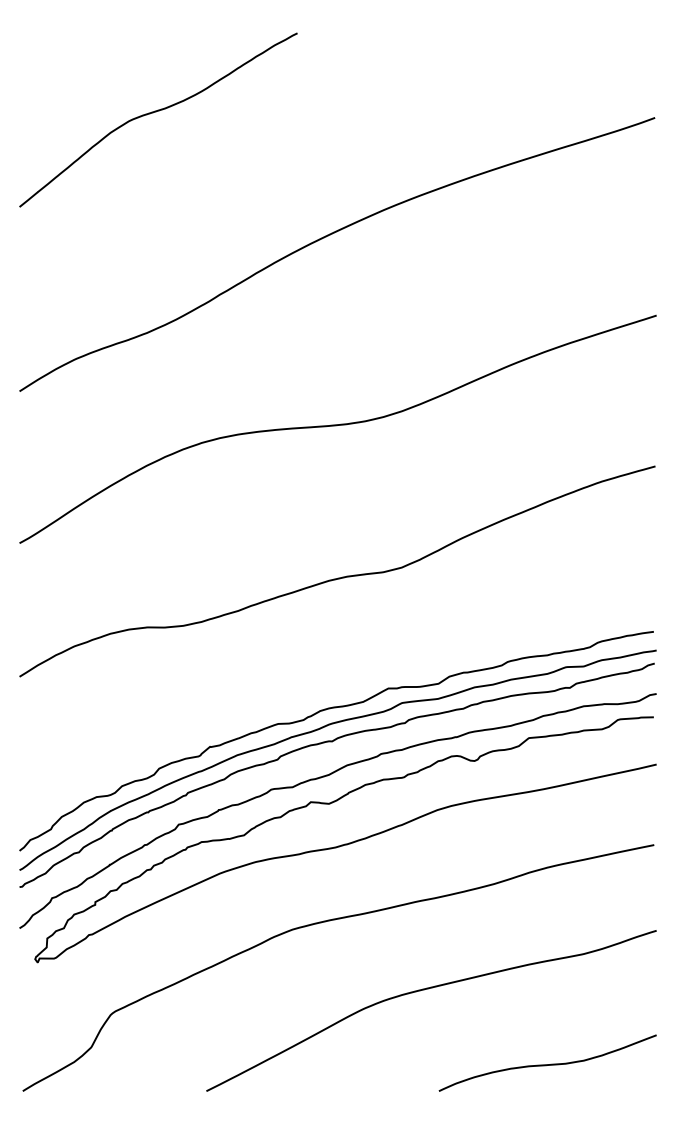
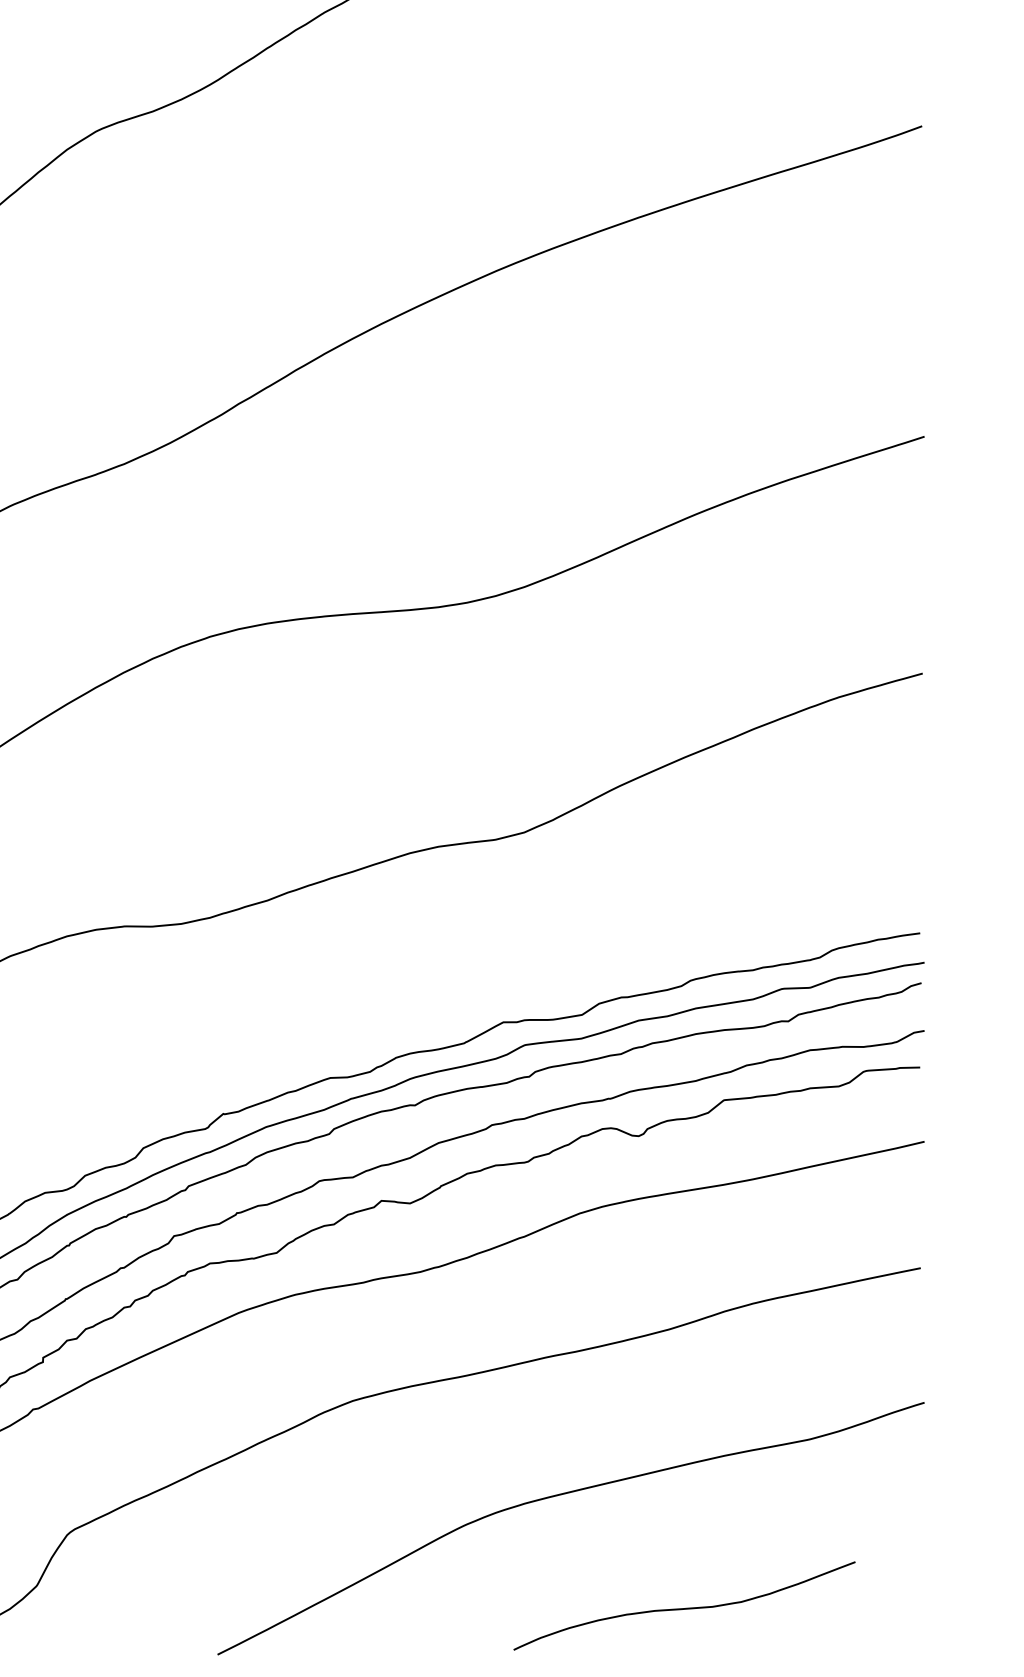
curve: (547, 1064) -> (684, 1608), moved

